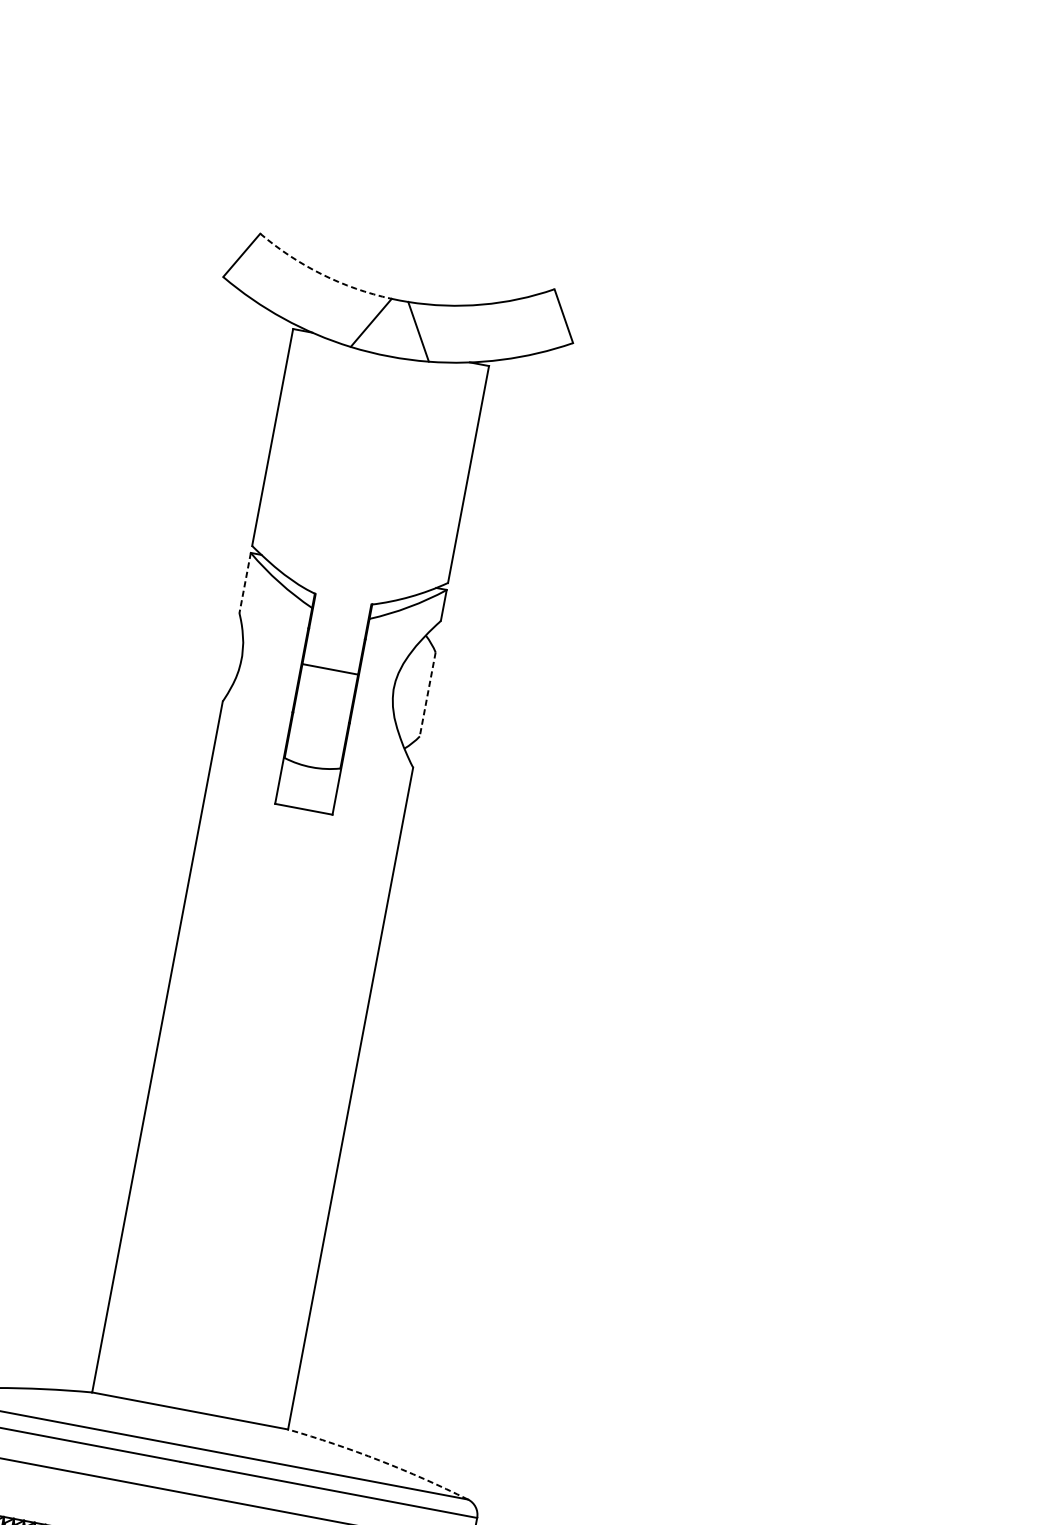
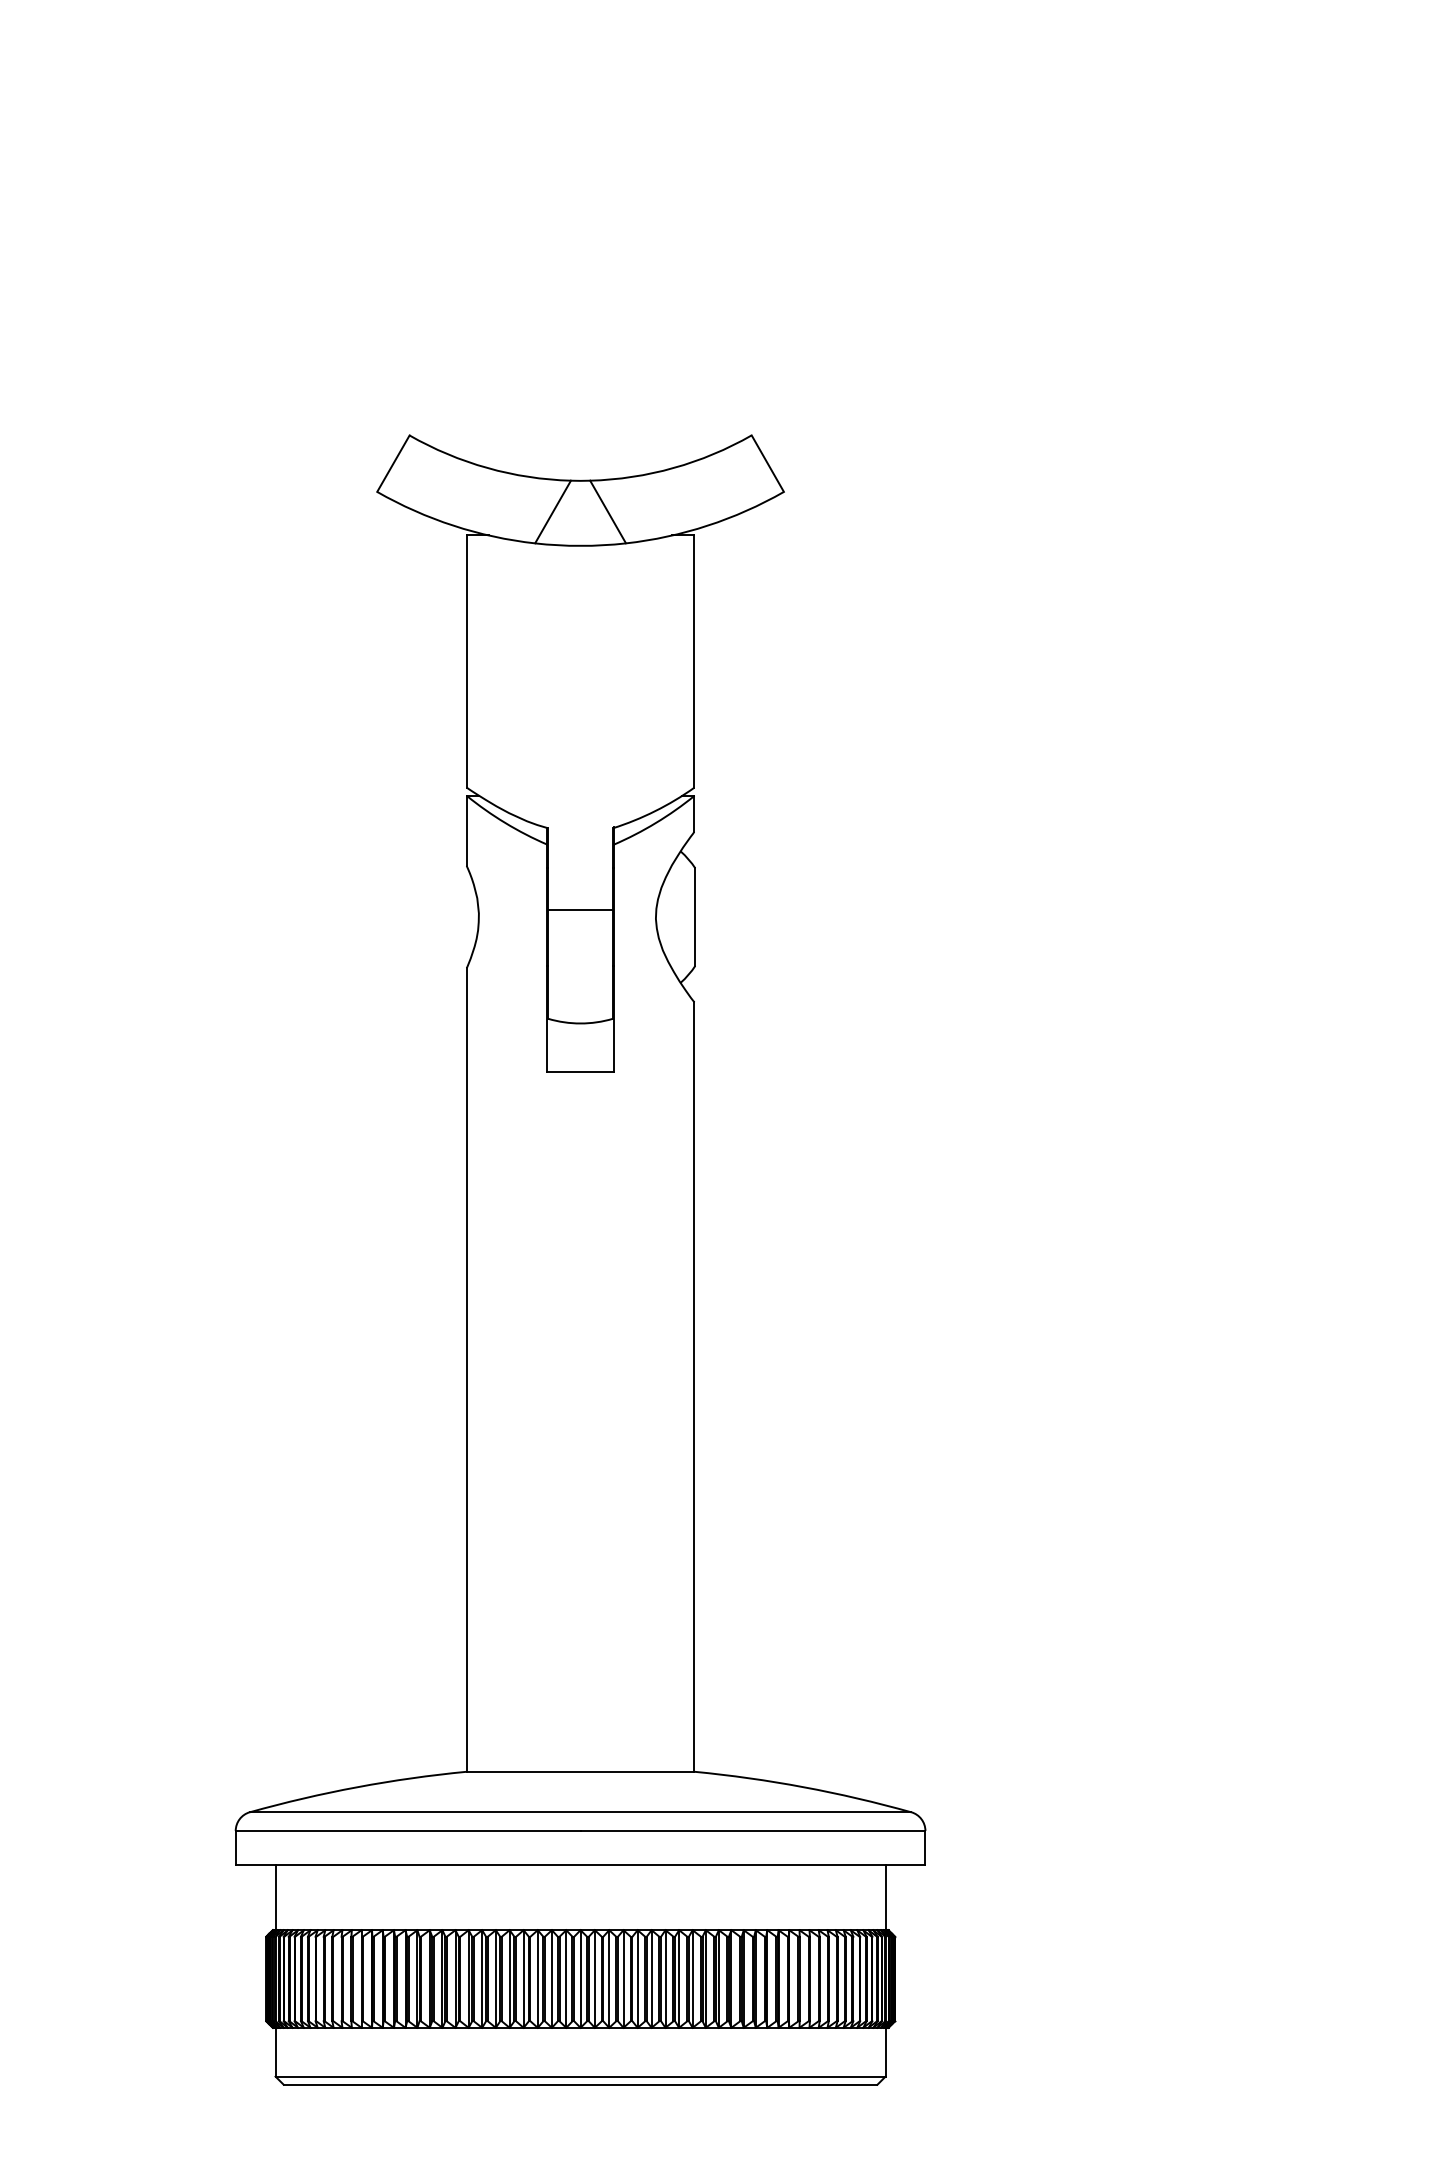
arc: (321, 274) -> (487, 468), dashed -> solid
line: (244, 583) -> (466, 831), dashed -> solid
line: (427, 694) -> (695, 917), dashed -> solid
arc: (379, 1460) -> (803, 1787), dashed -> solid

